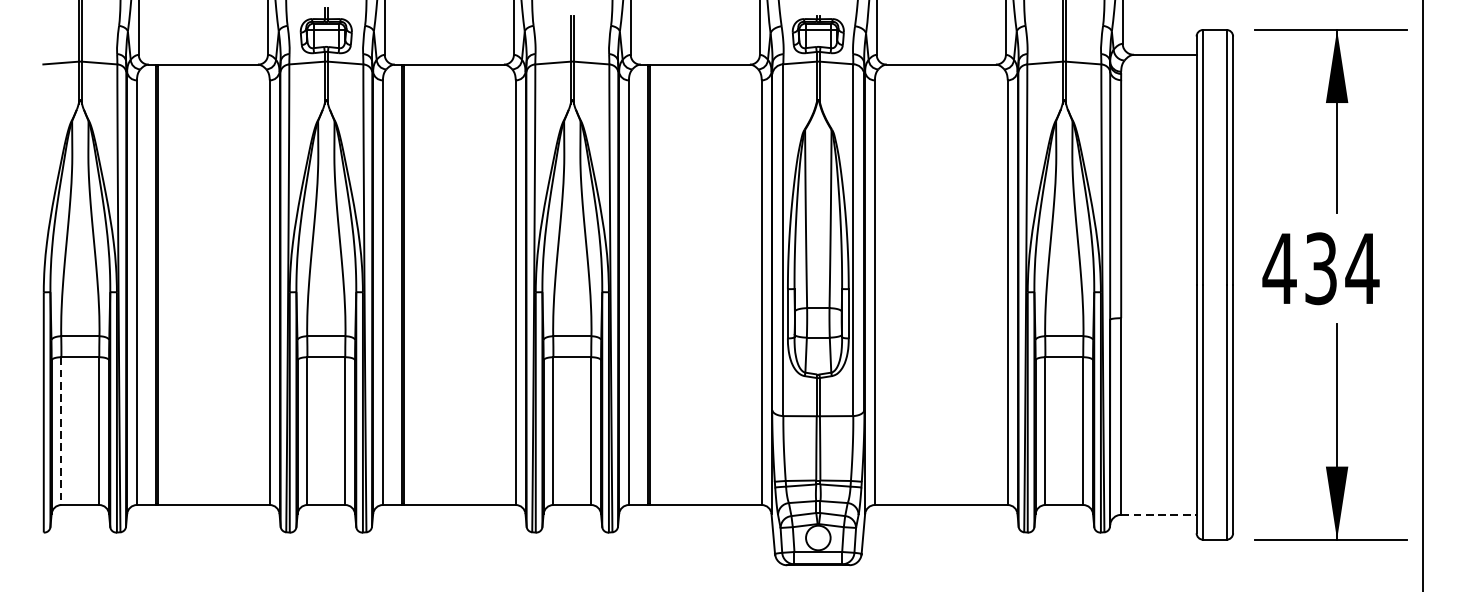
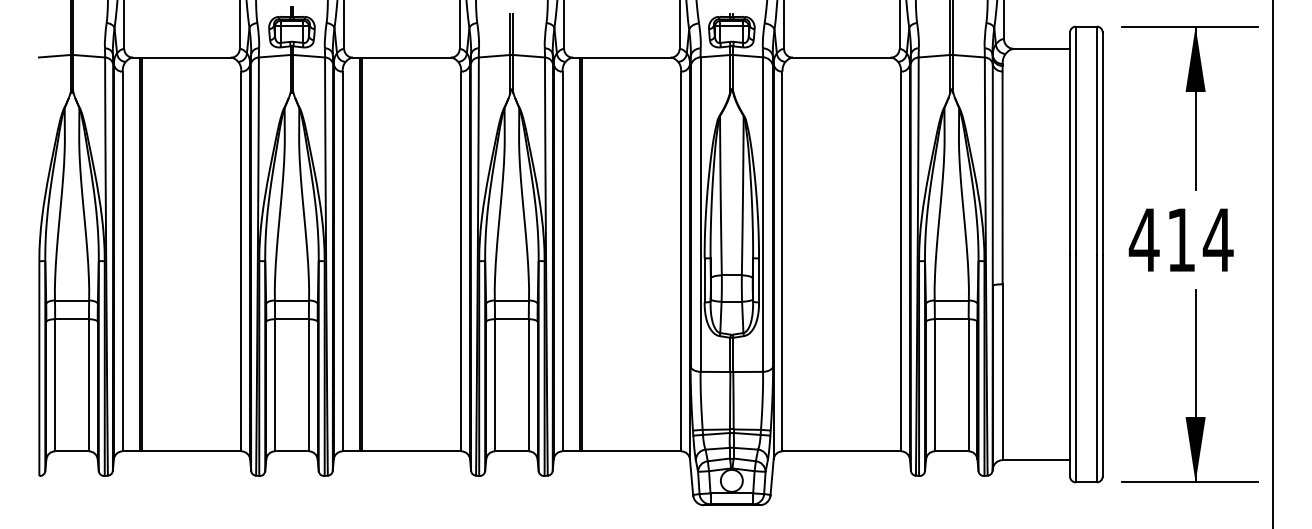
text: (1321, 268) -> (1181, 239), 434 -> 414
line: (61, 431) -> (55, 385), dashed -> solid
line: (1159, 515) -> (1036, 460), dashed -> solid

